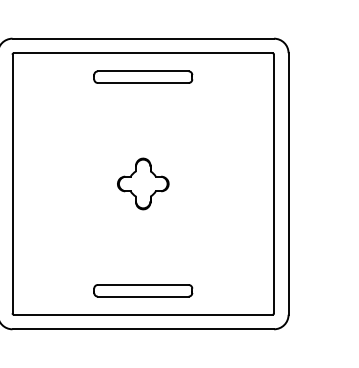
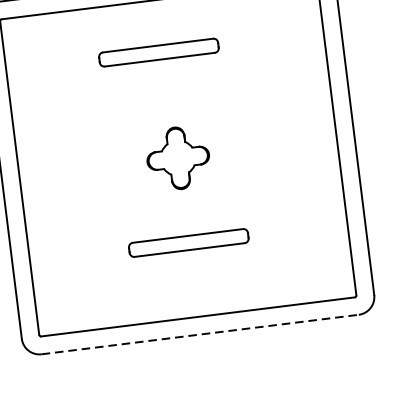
part: (143, 76) -> (159, 51), moved
part: (143, 290) -> (189, 242), moved
line: (143, 329) -> (200, 334), solid -> dashed

